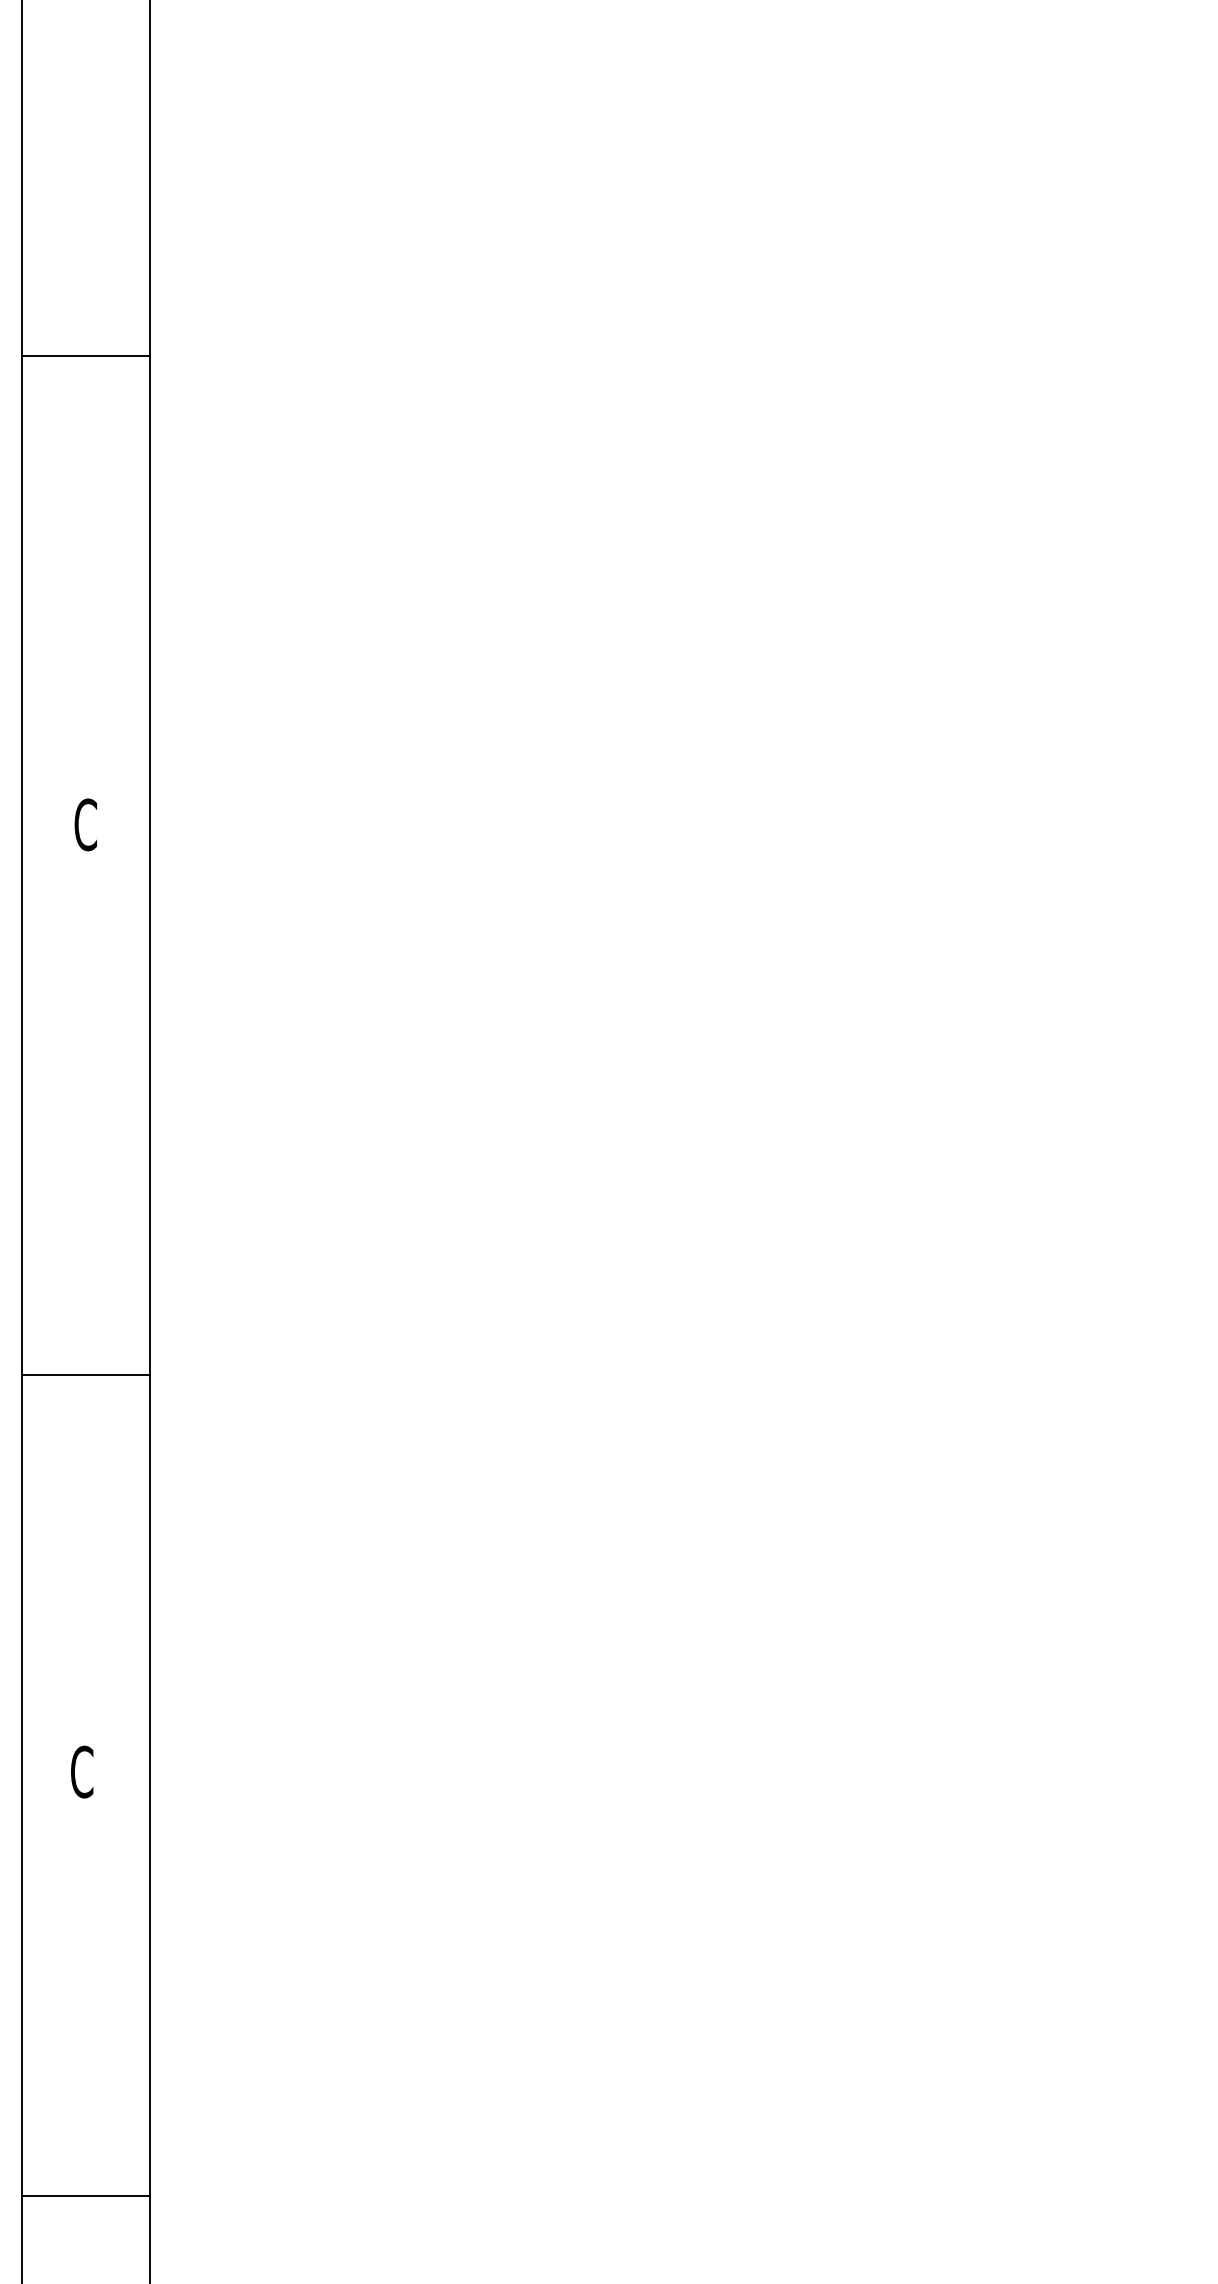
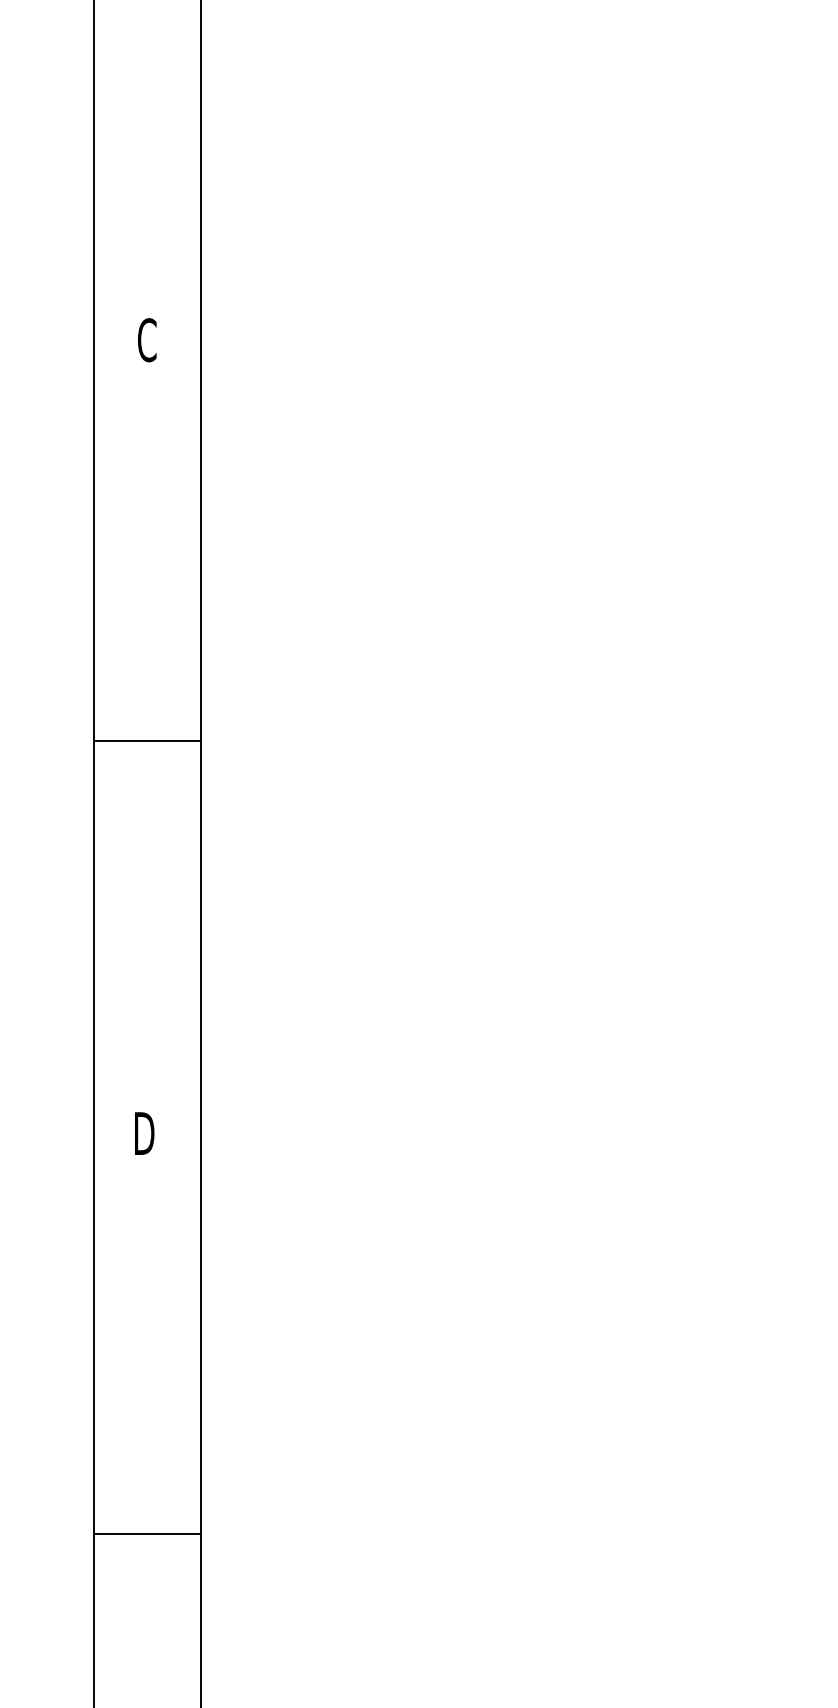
line: (85, 1375) -> (146, 741), moved
text: (82, 1771) -> (144, 1133), C -> D
line: (85, 2196) -> (146, 1534), moved

